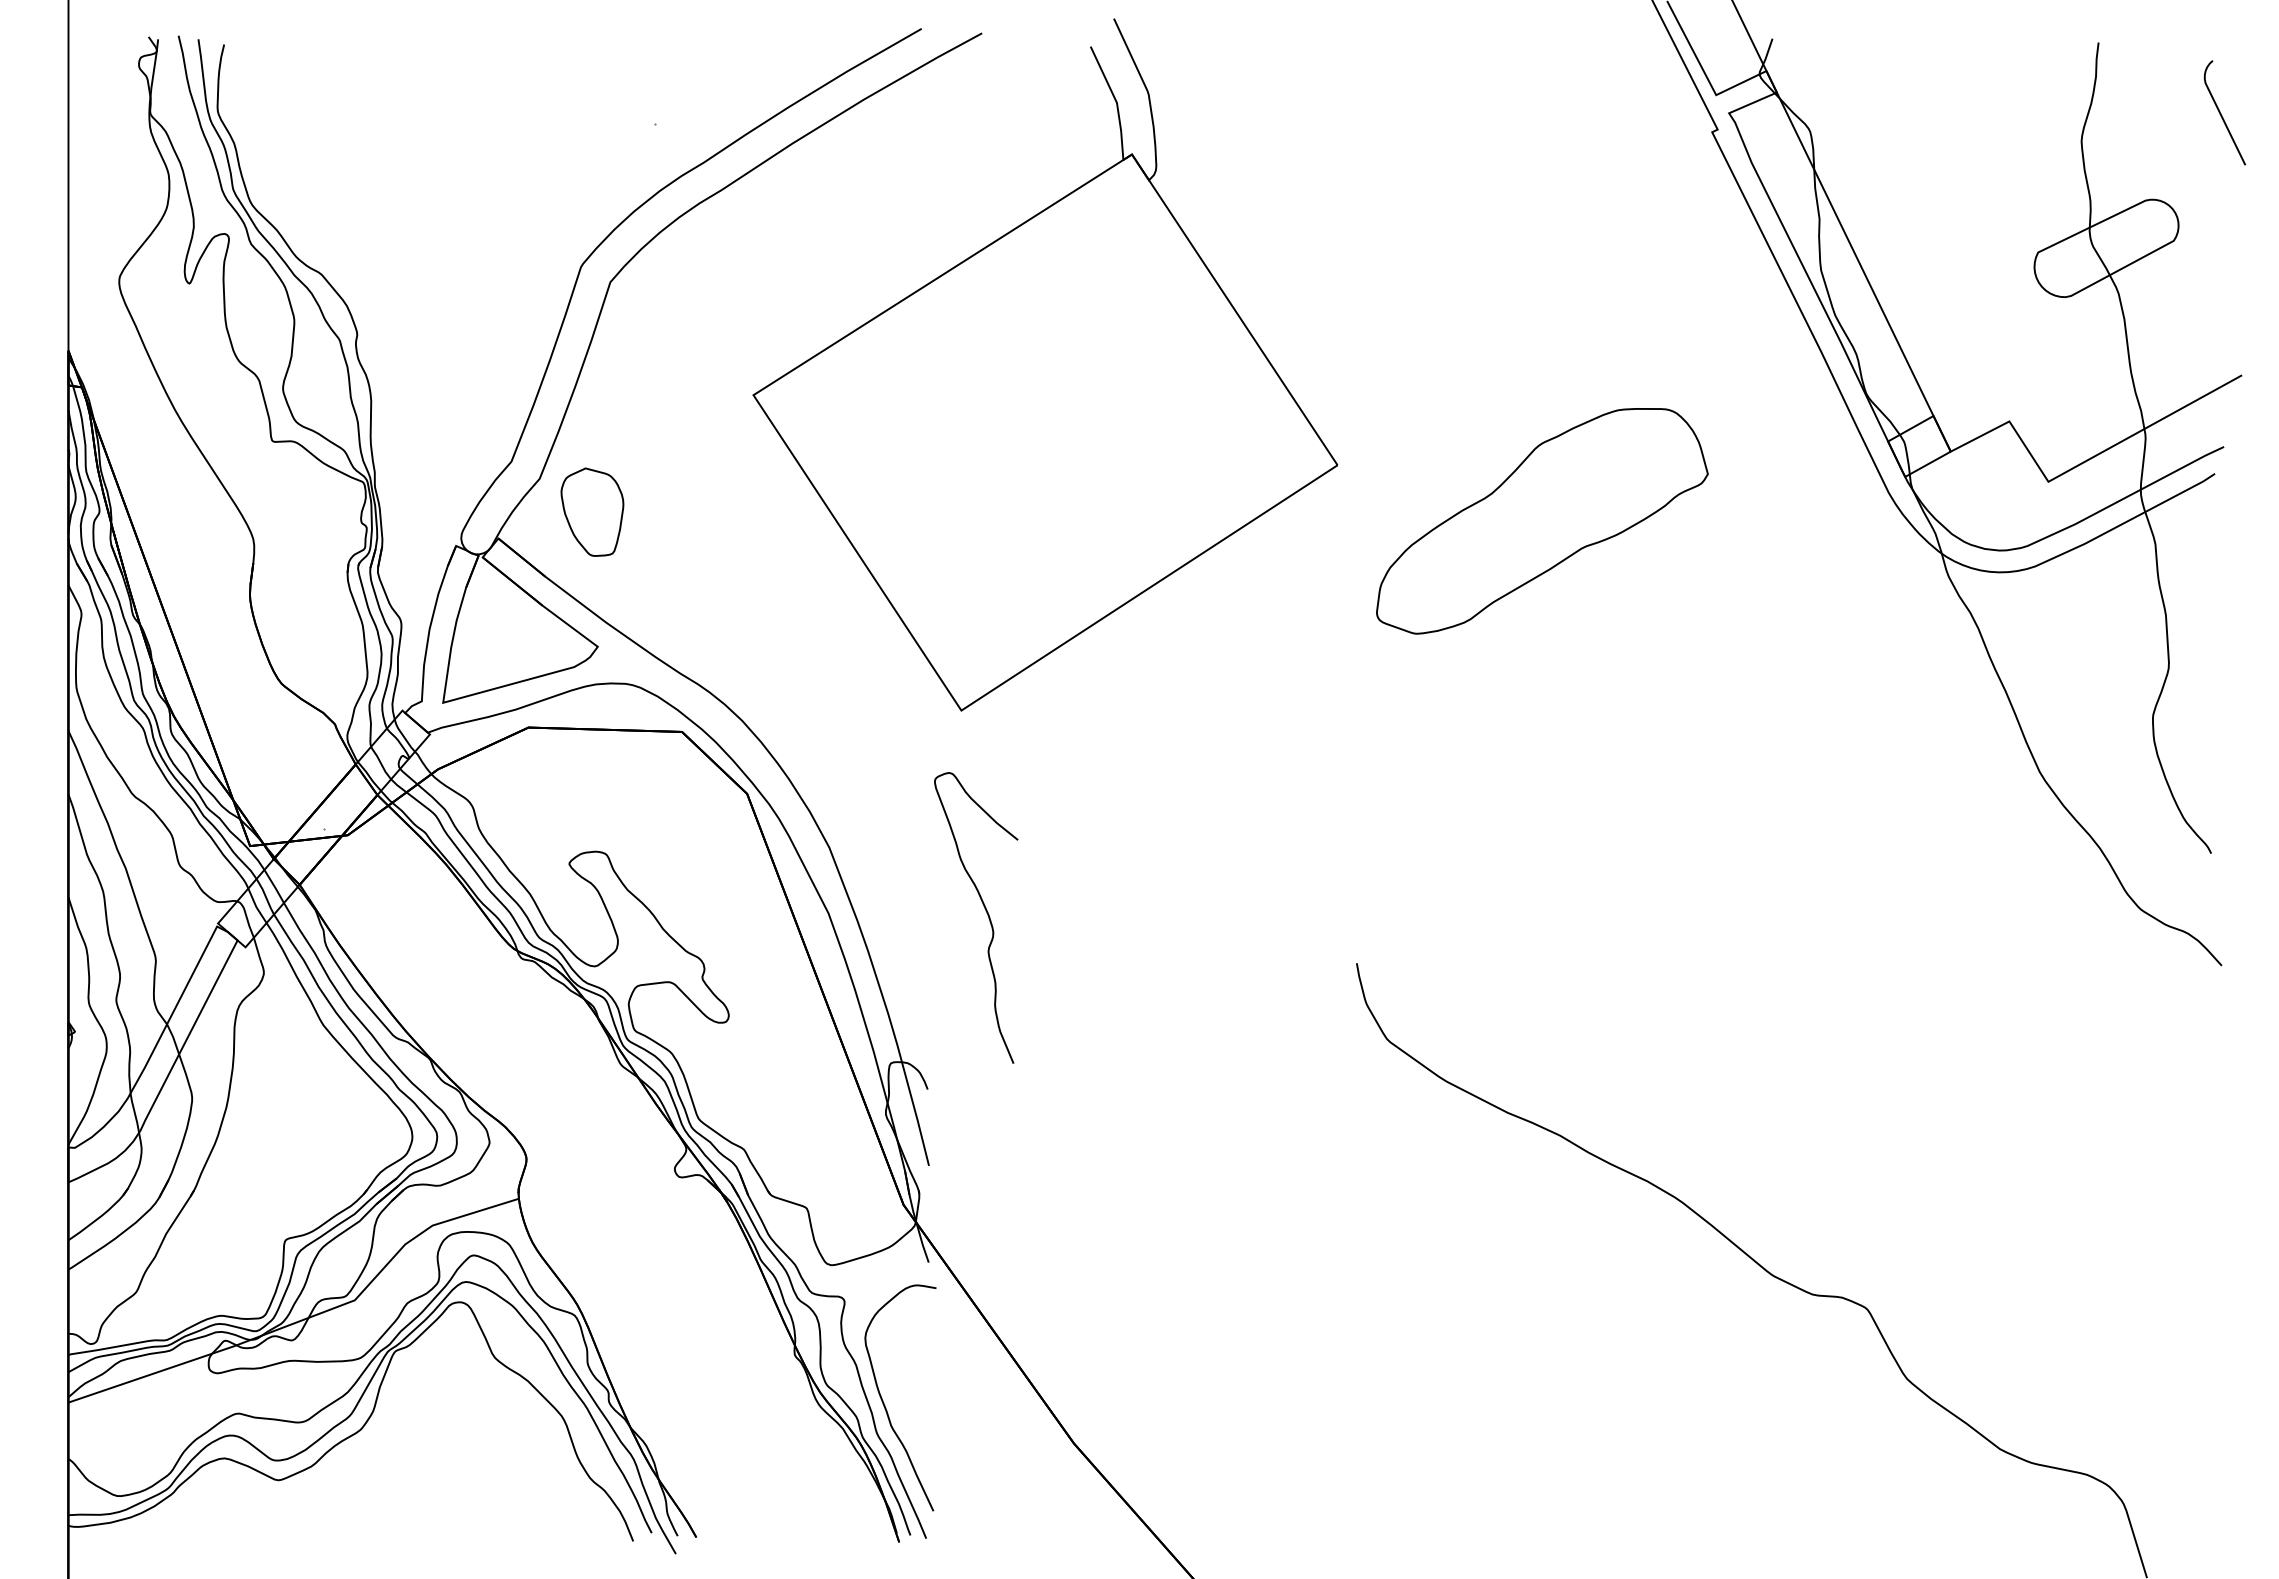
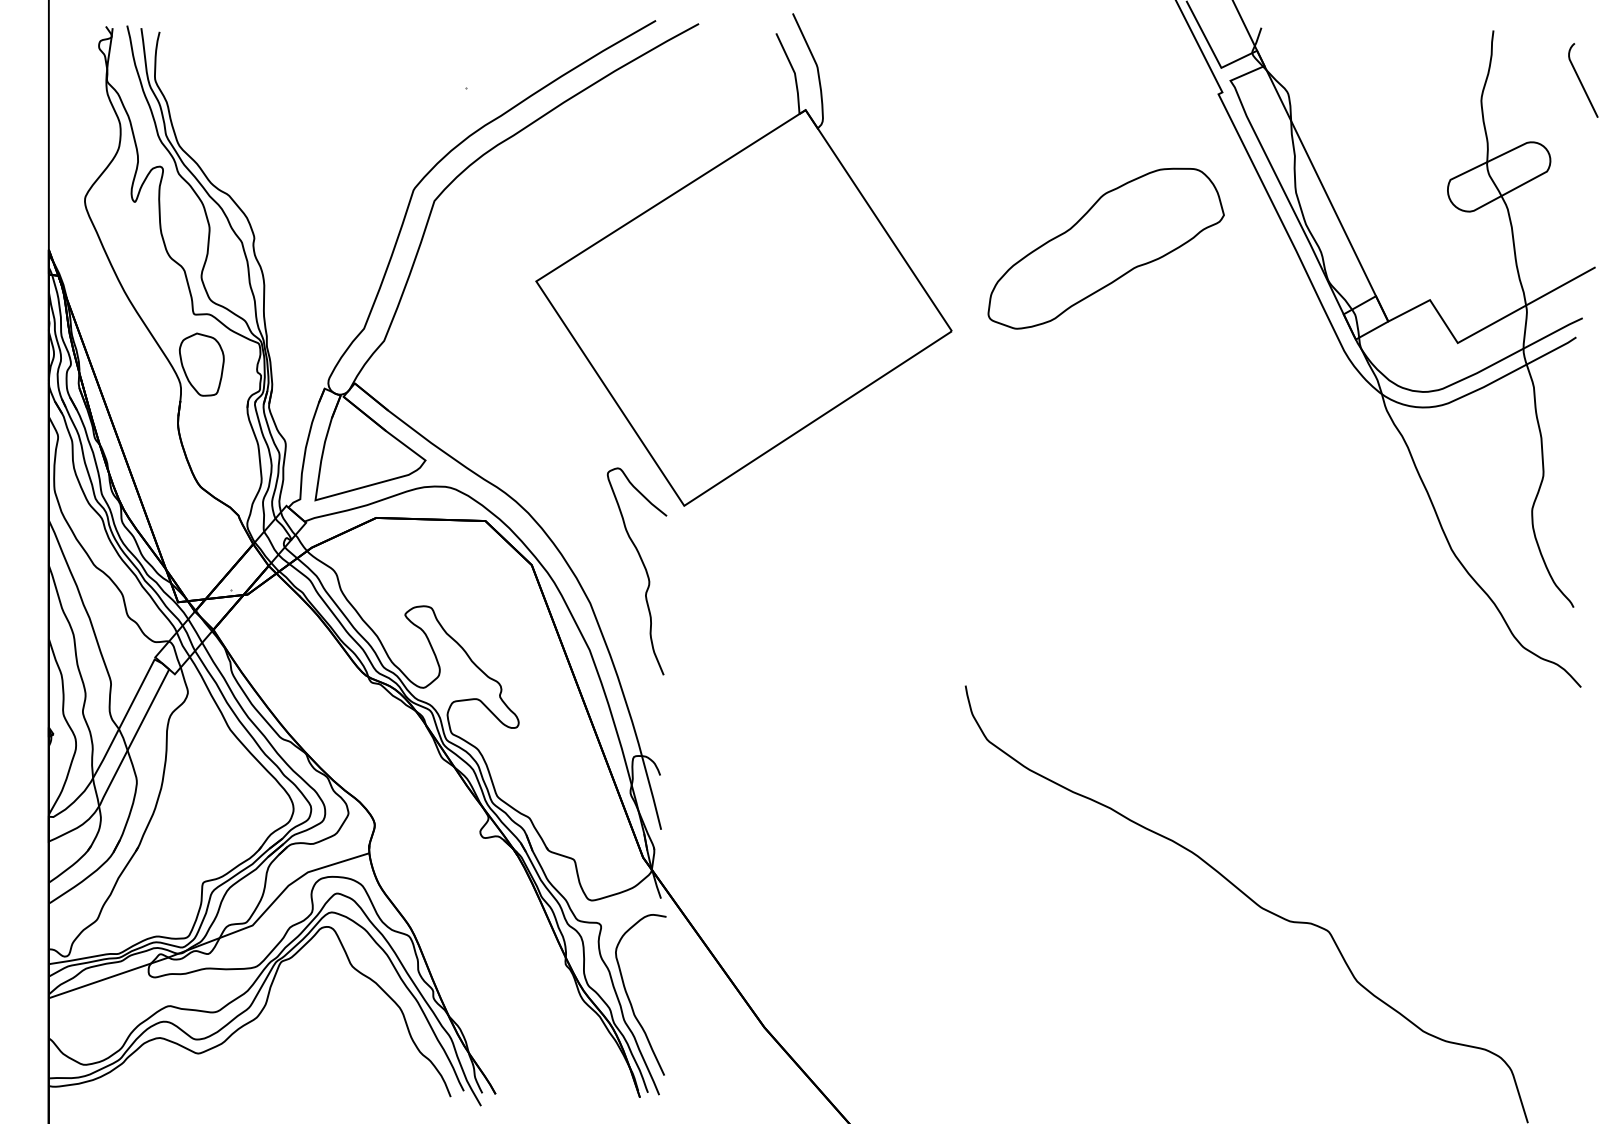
part: (592, 511) -> (201, 364), moved
part: (1542, 521) -> (1106, 248), moved
curve: (986, 913) -> (644, 568), moved

